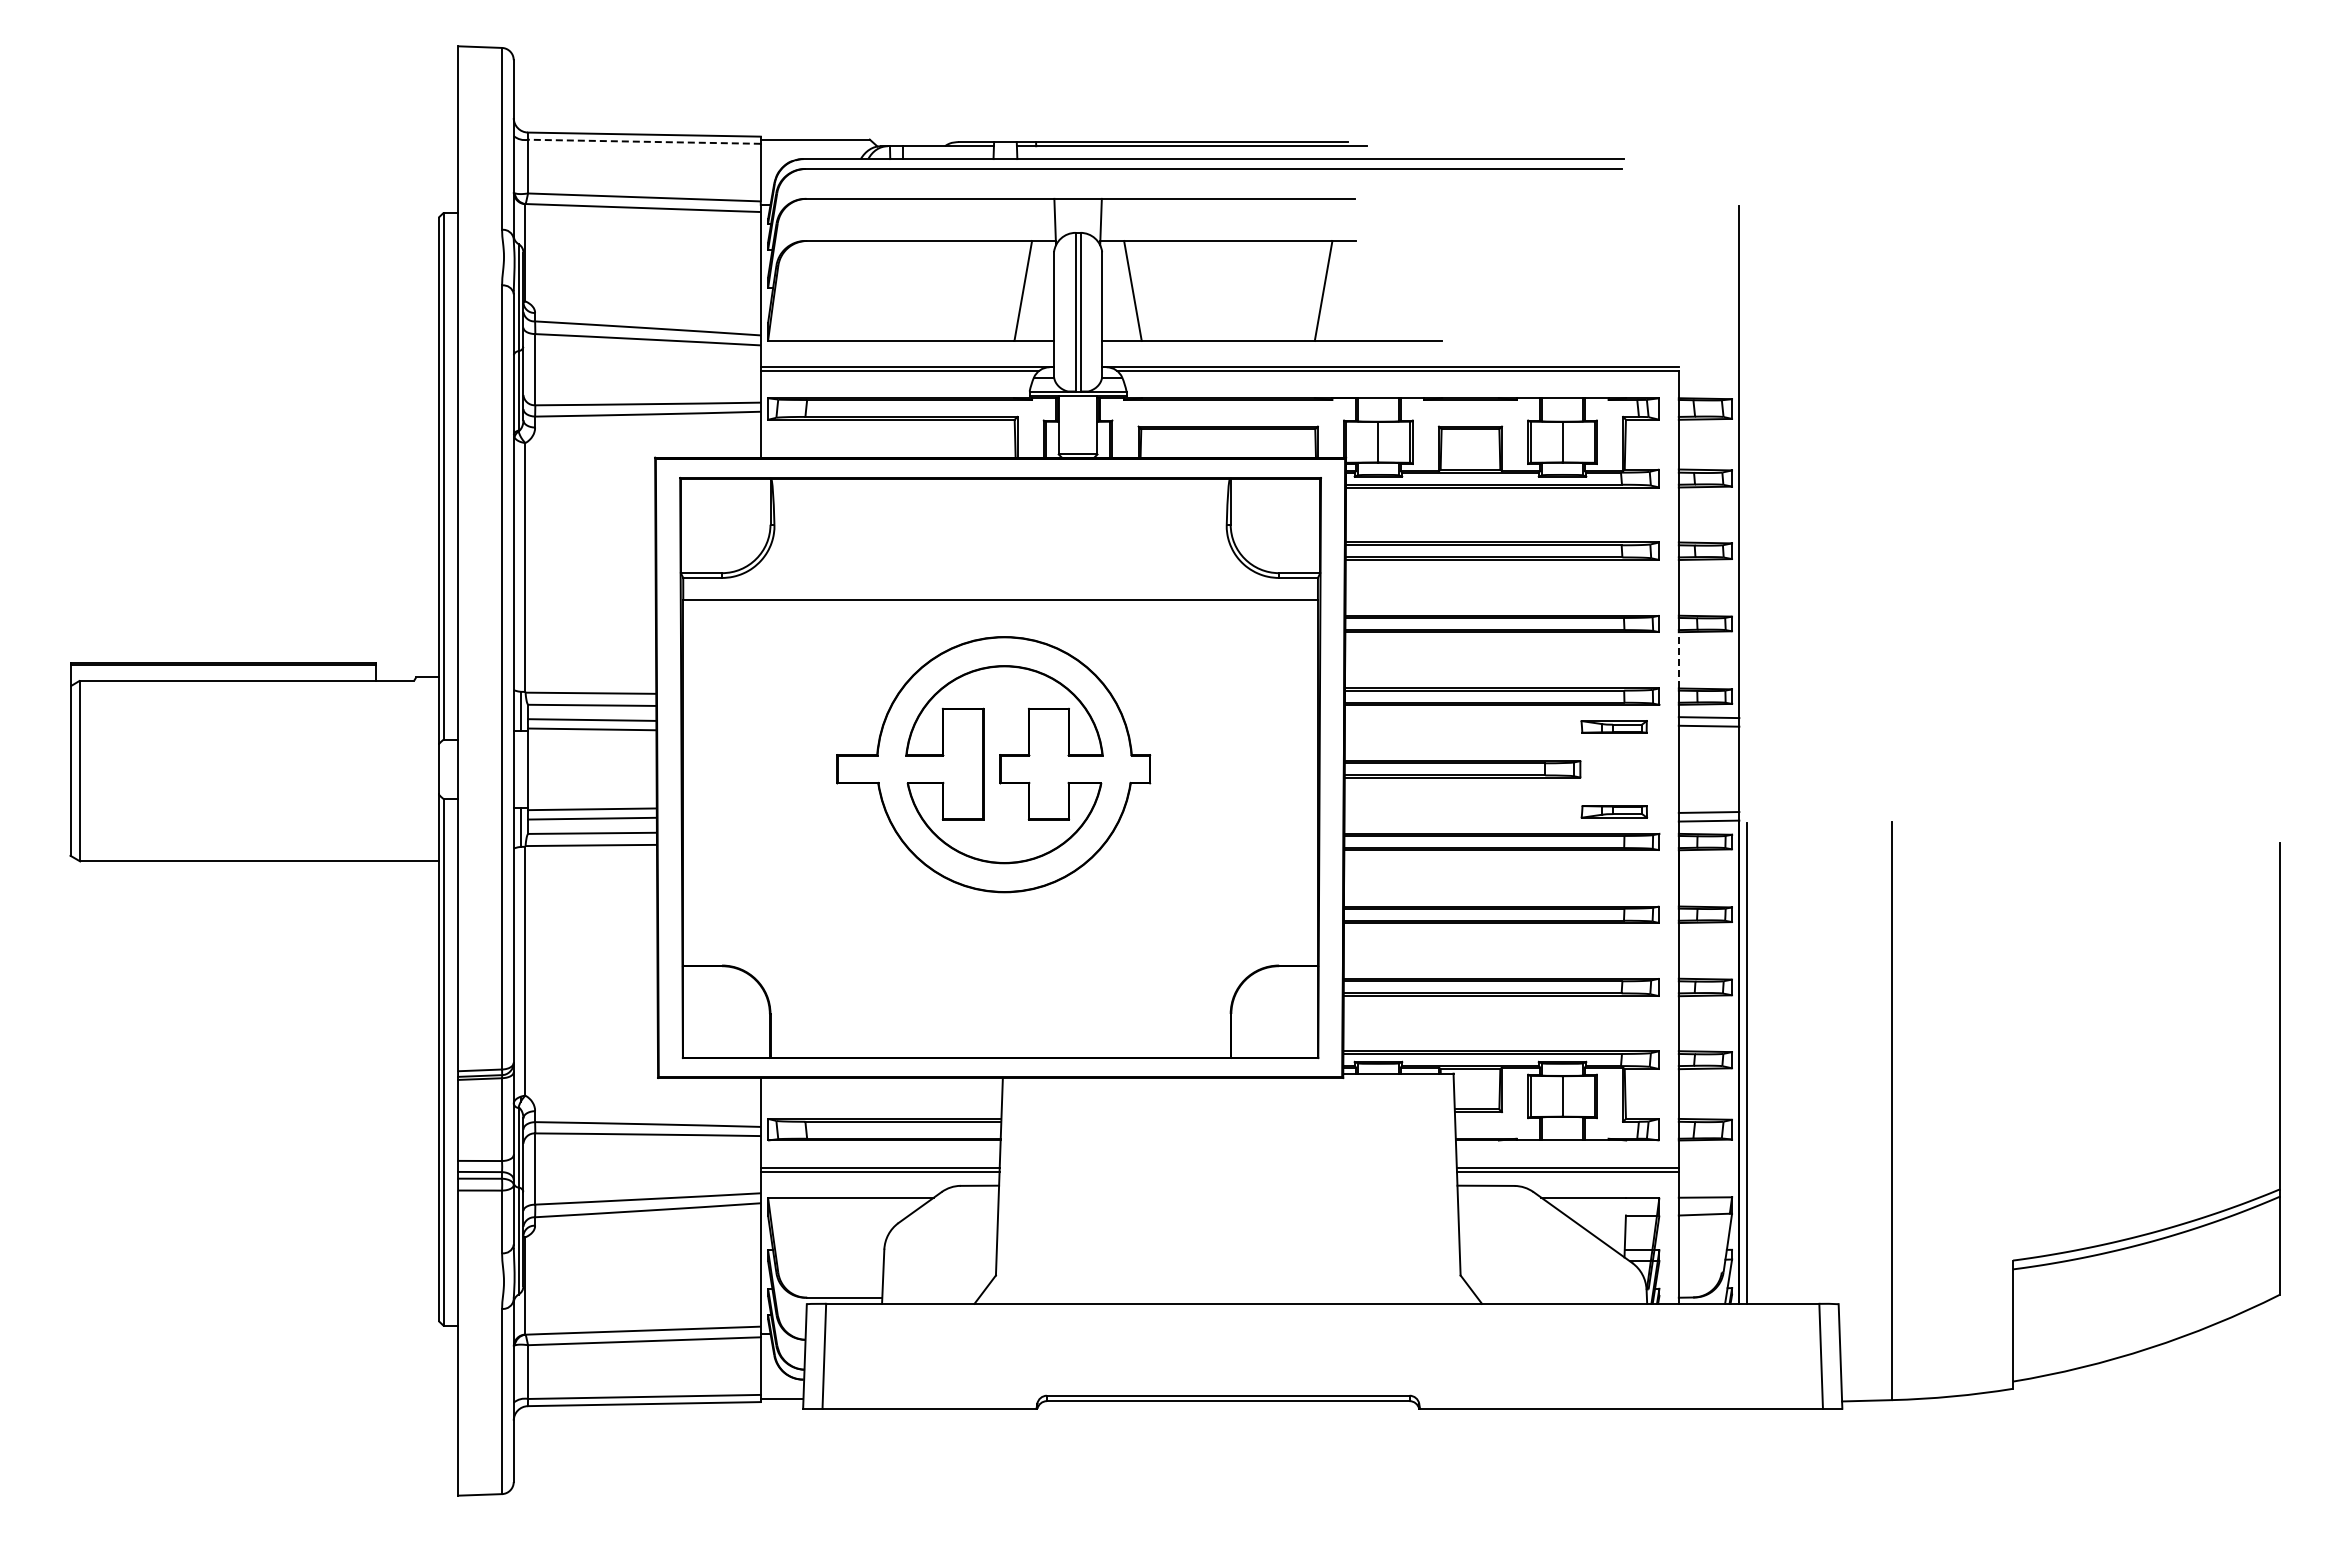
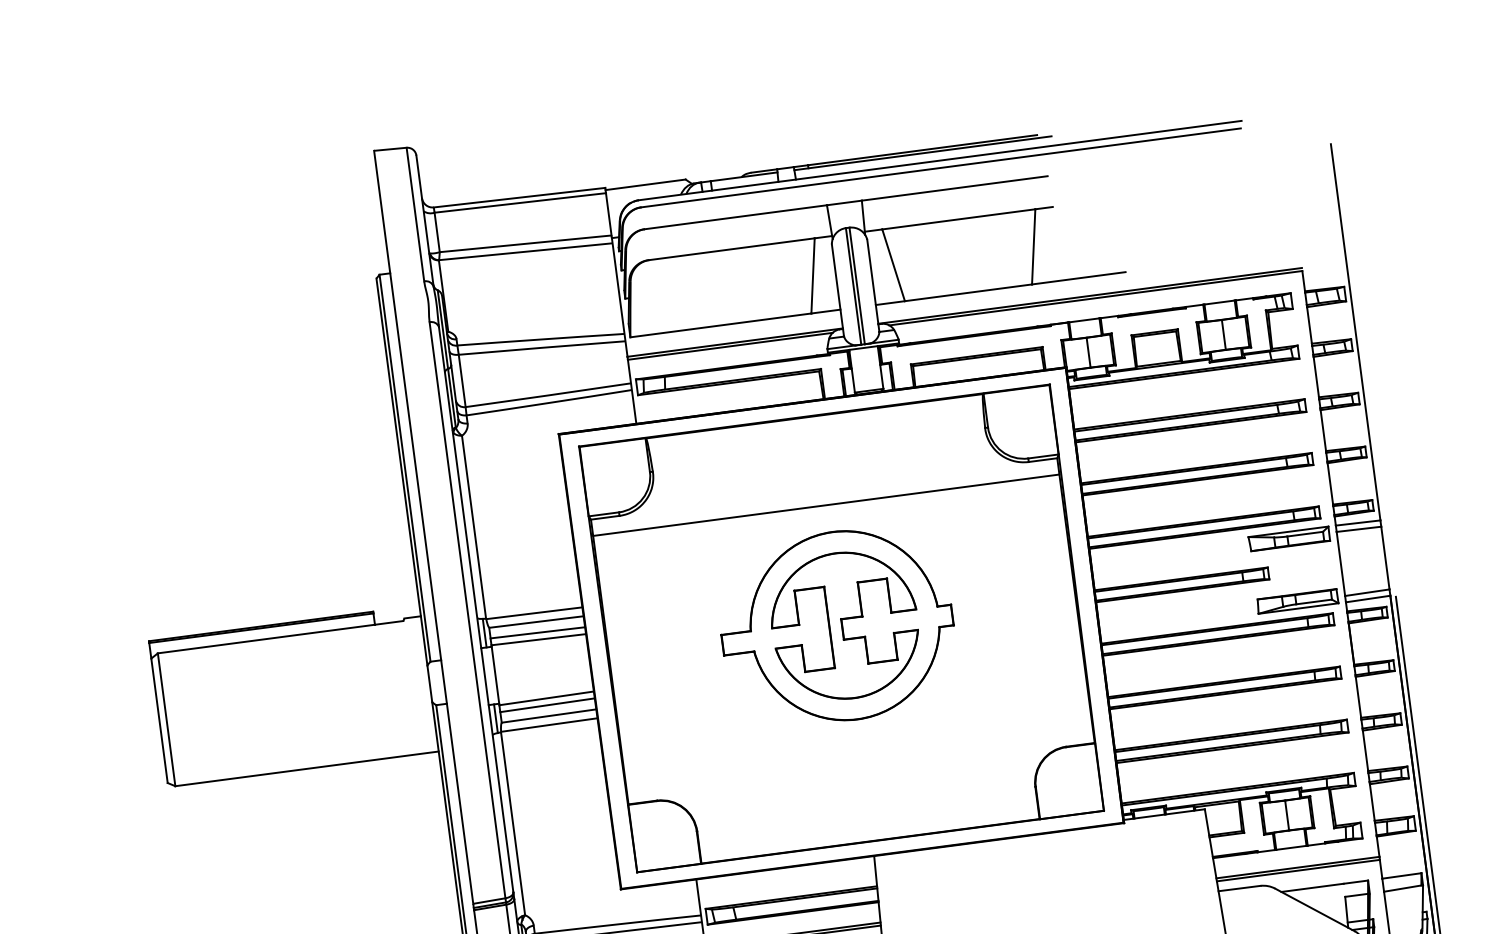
line: (643, 141) -> (519, 202), dashed -> solid
line: (1678, 659) -> (1330, 483), dashed -> solid
part: (1613, 726) -> (1288, 538), size x1.67
part: (1614, 811) -> (1297, 601), size x1.67

